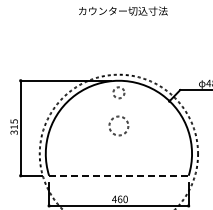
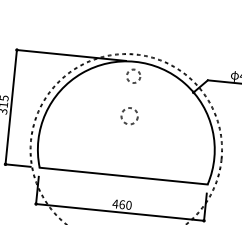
circle: (118, 125) -> (129, 115), size x0.71
line: (118, 175) -> (123, 175), dashed -> solid

